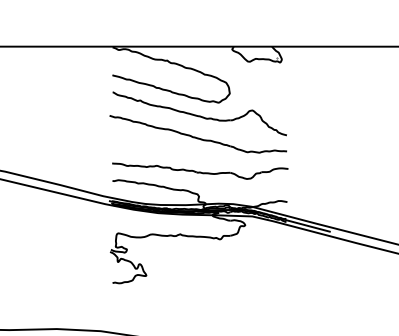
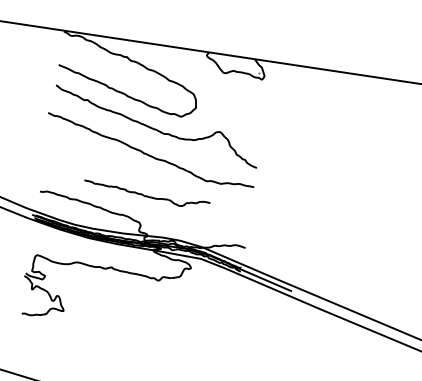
part: (200, 170) -> (147, 194), size x0.6

